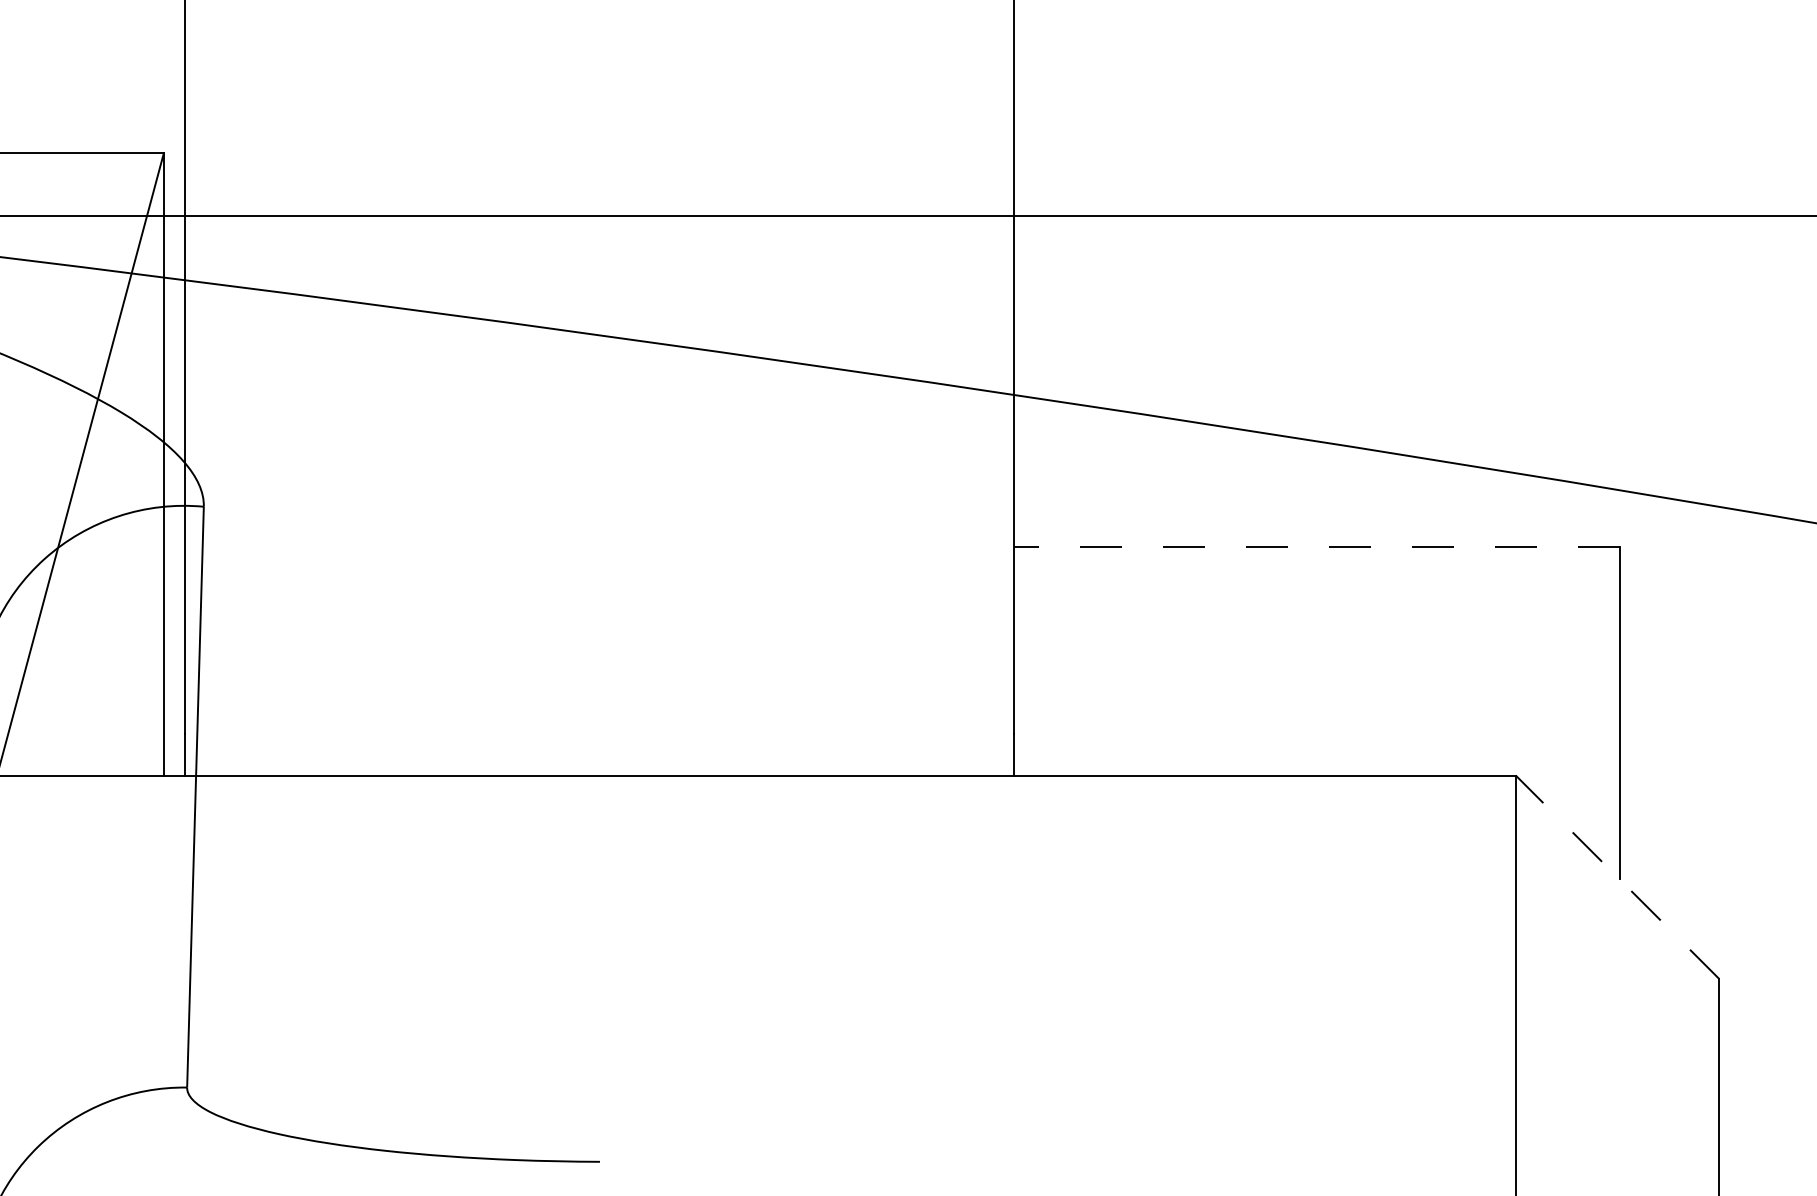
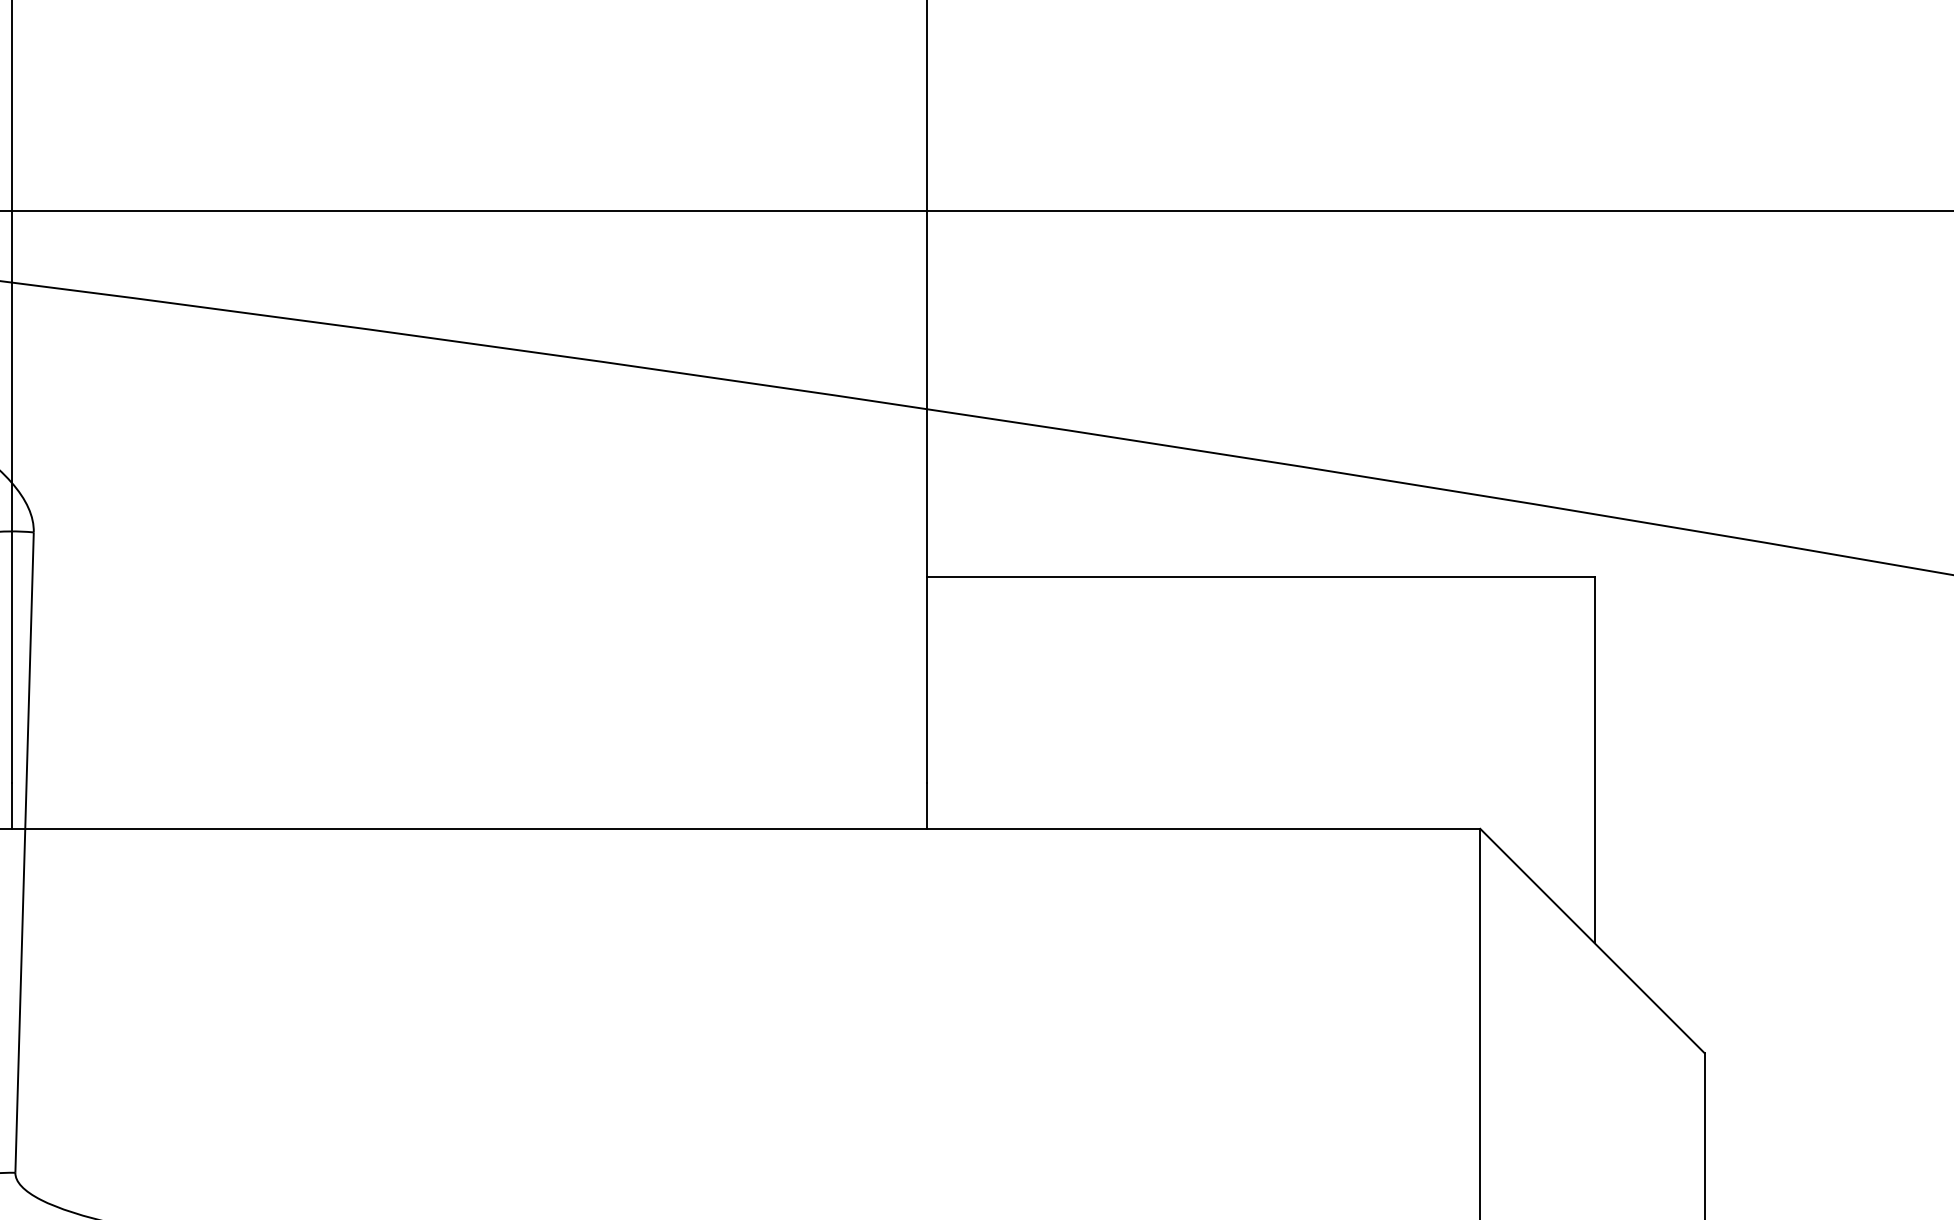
line: (1316, 547) -> (1260, 577), dashed -> solid
line: (1617, 877) -> (1592, 941), dashed -> solid

